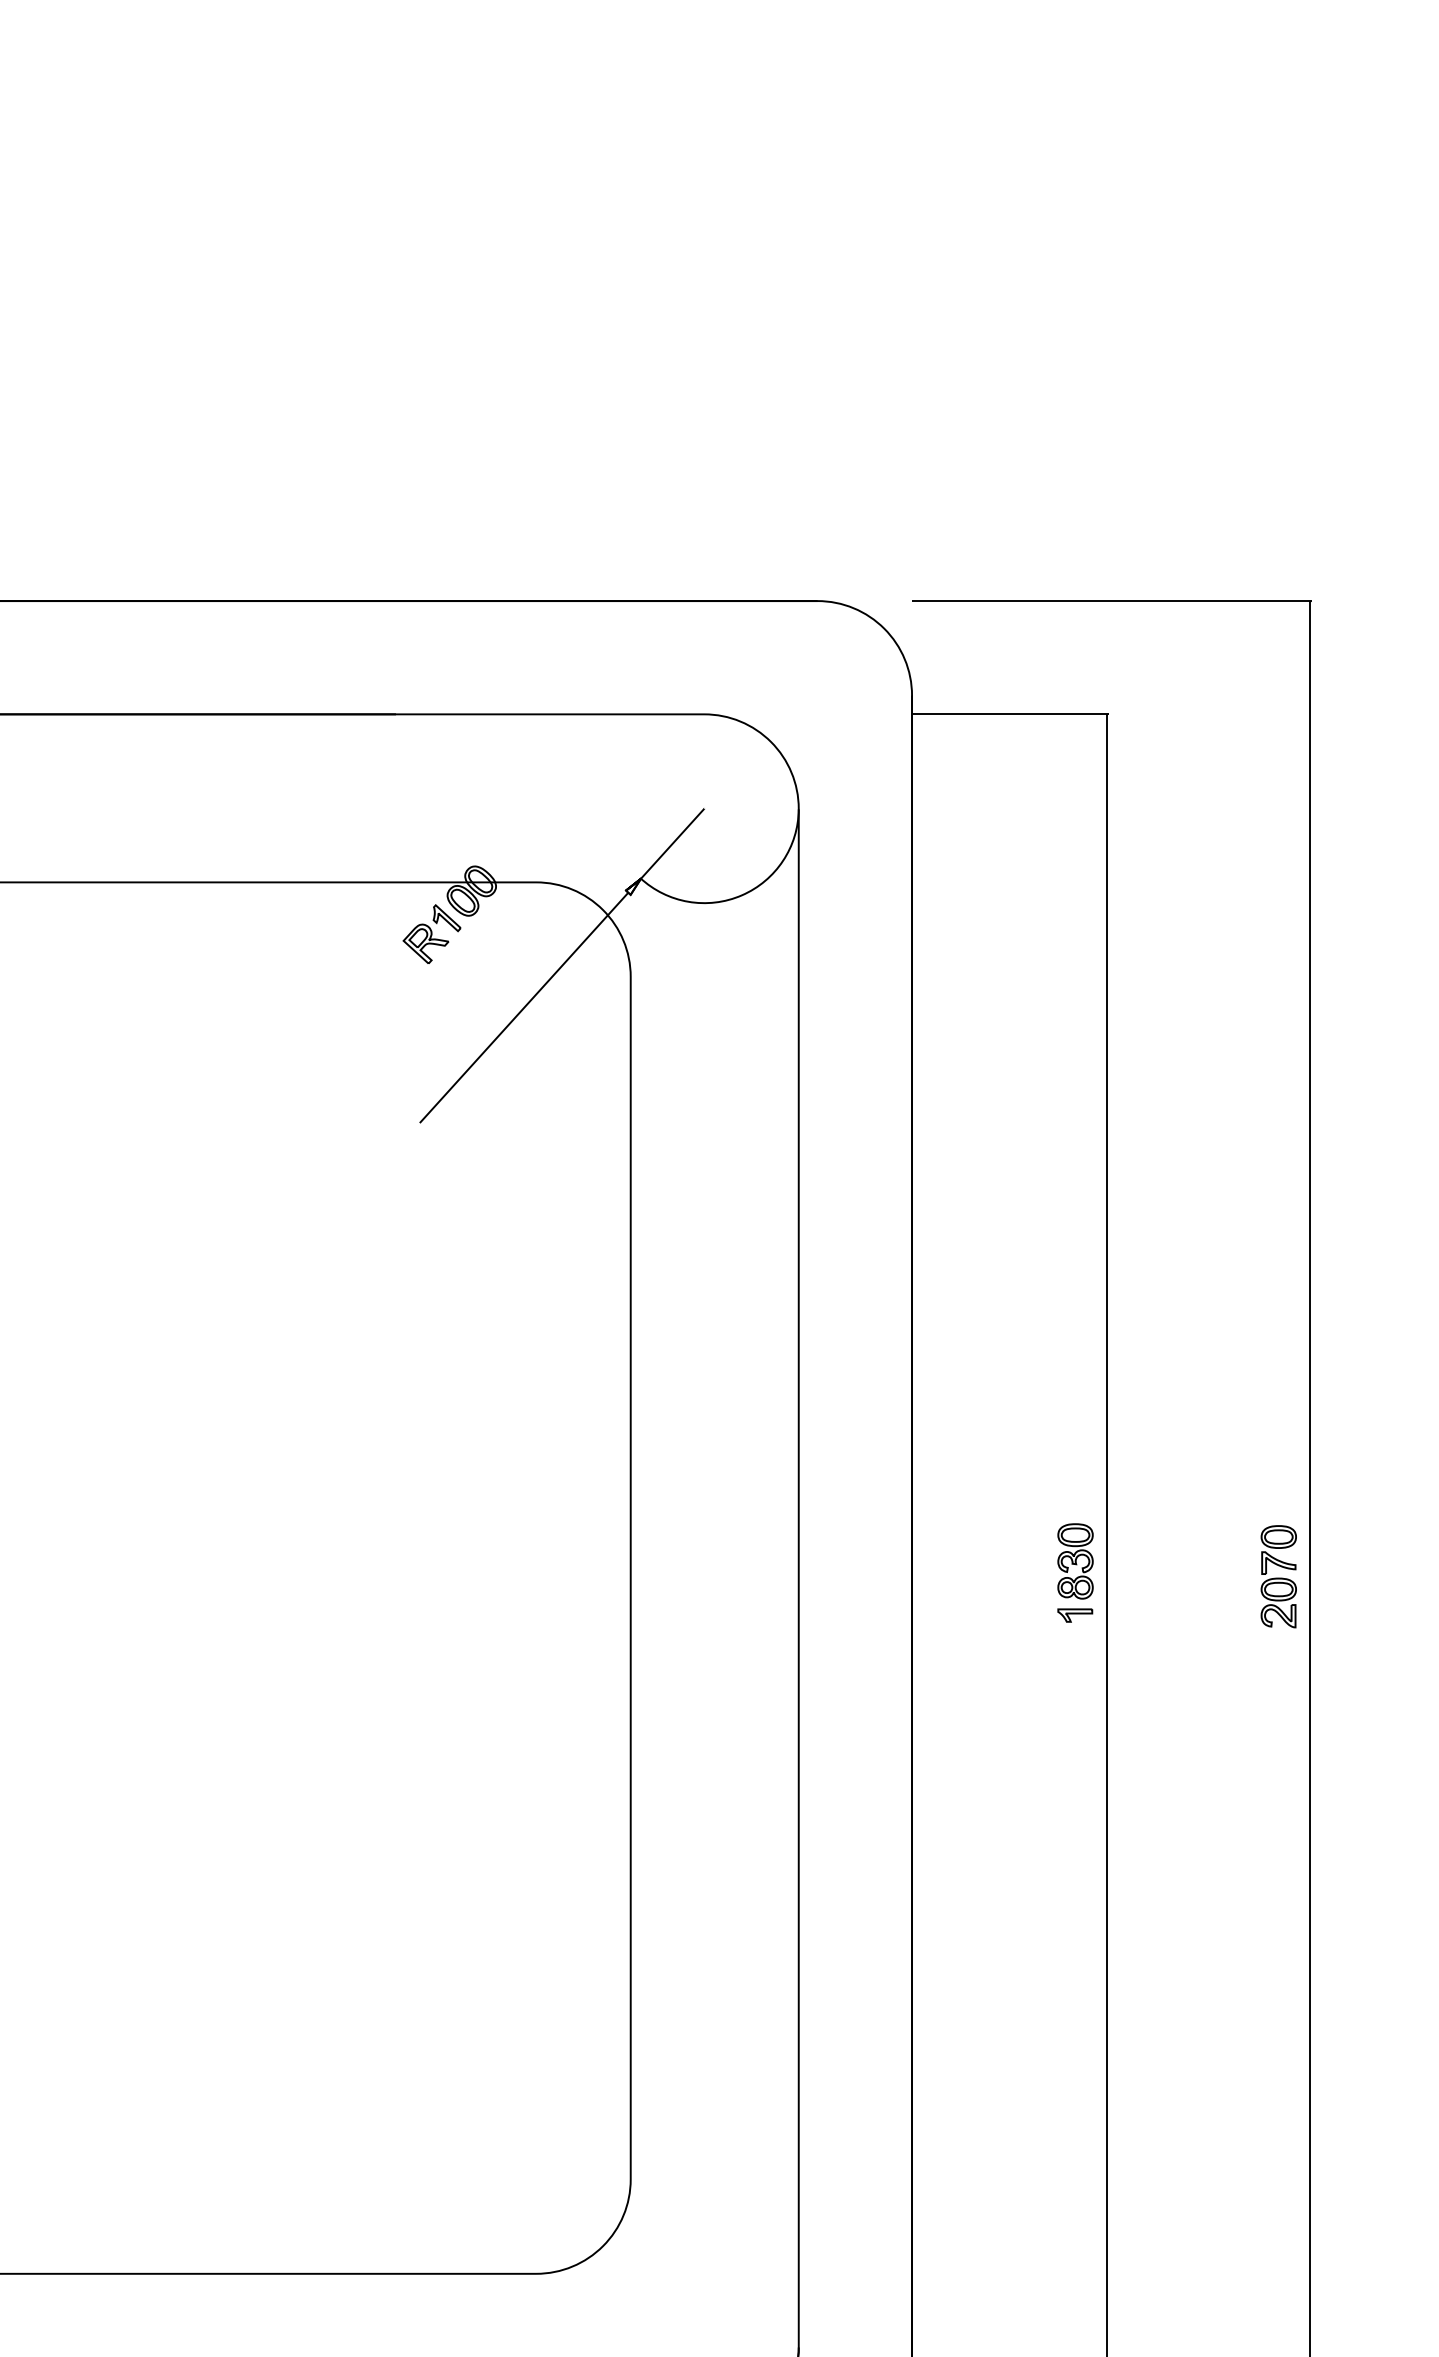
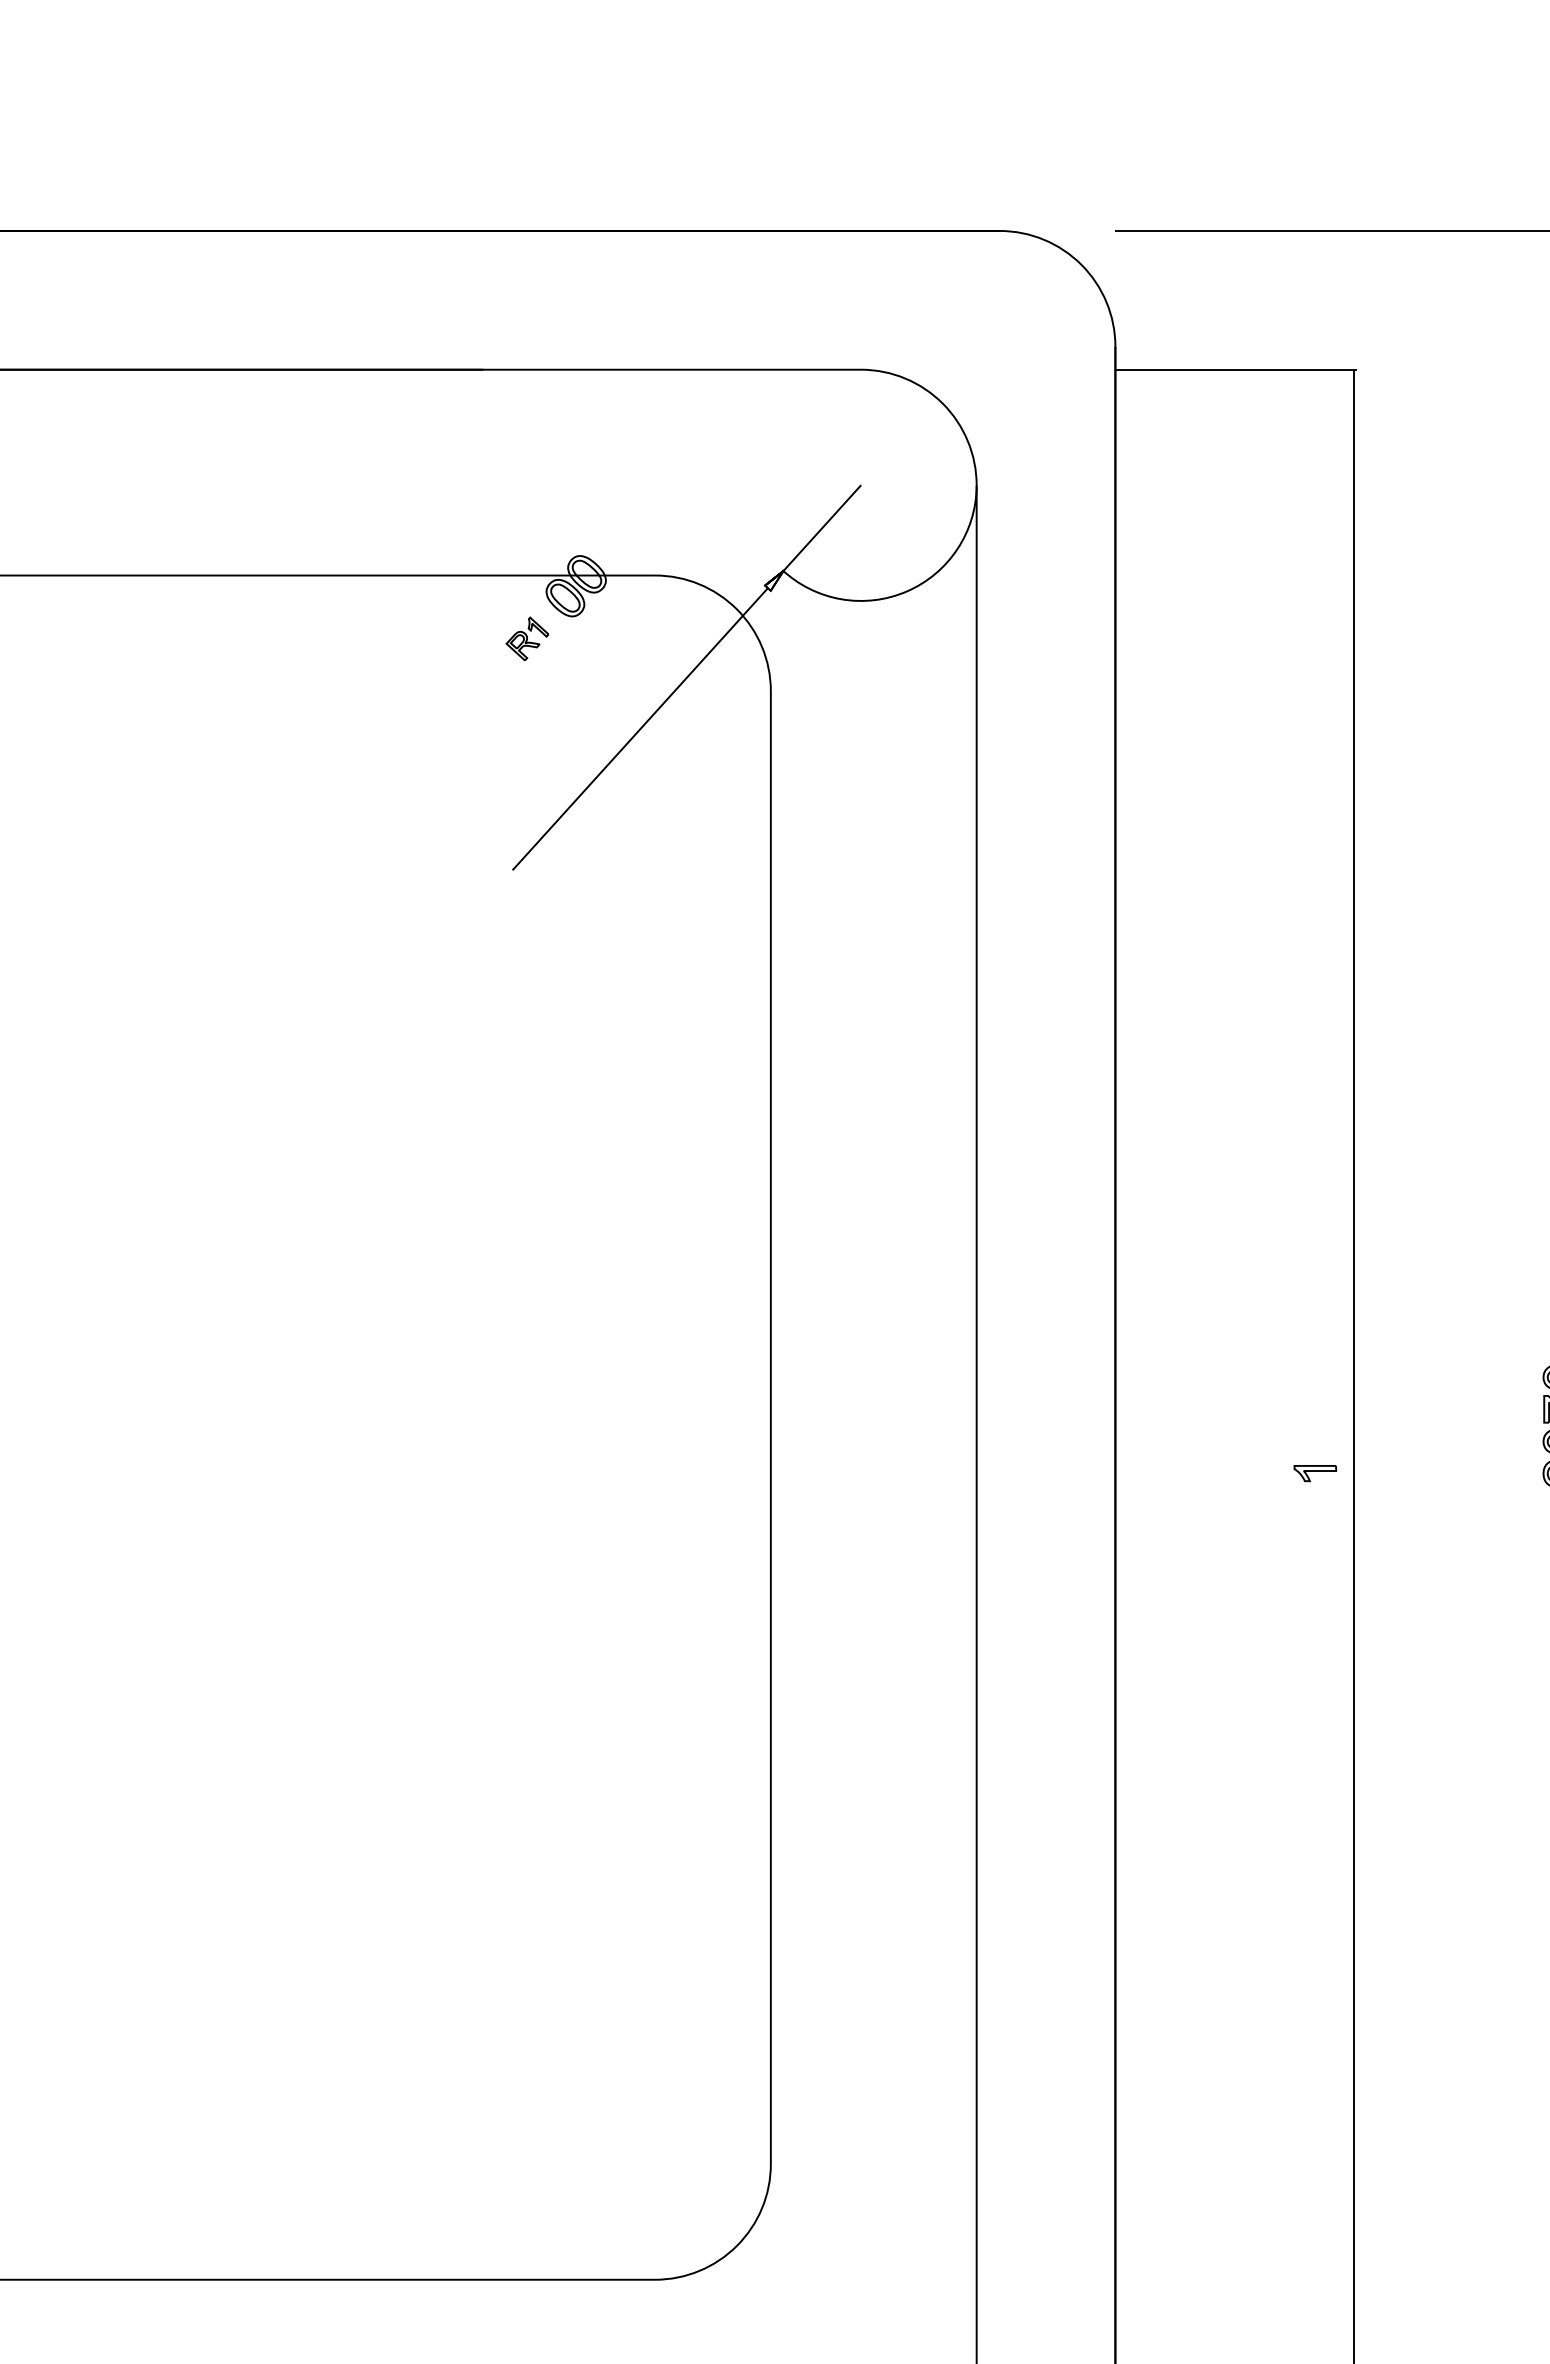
part: (431, 933) -> (526, 638), size x0.6
part: (1075, 1561) -> (1315, 1407), removed

